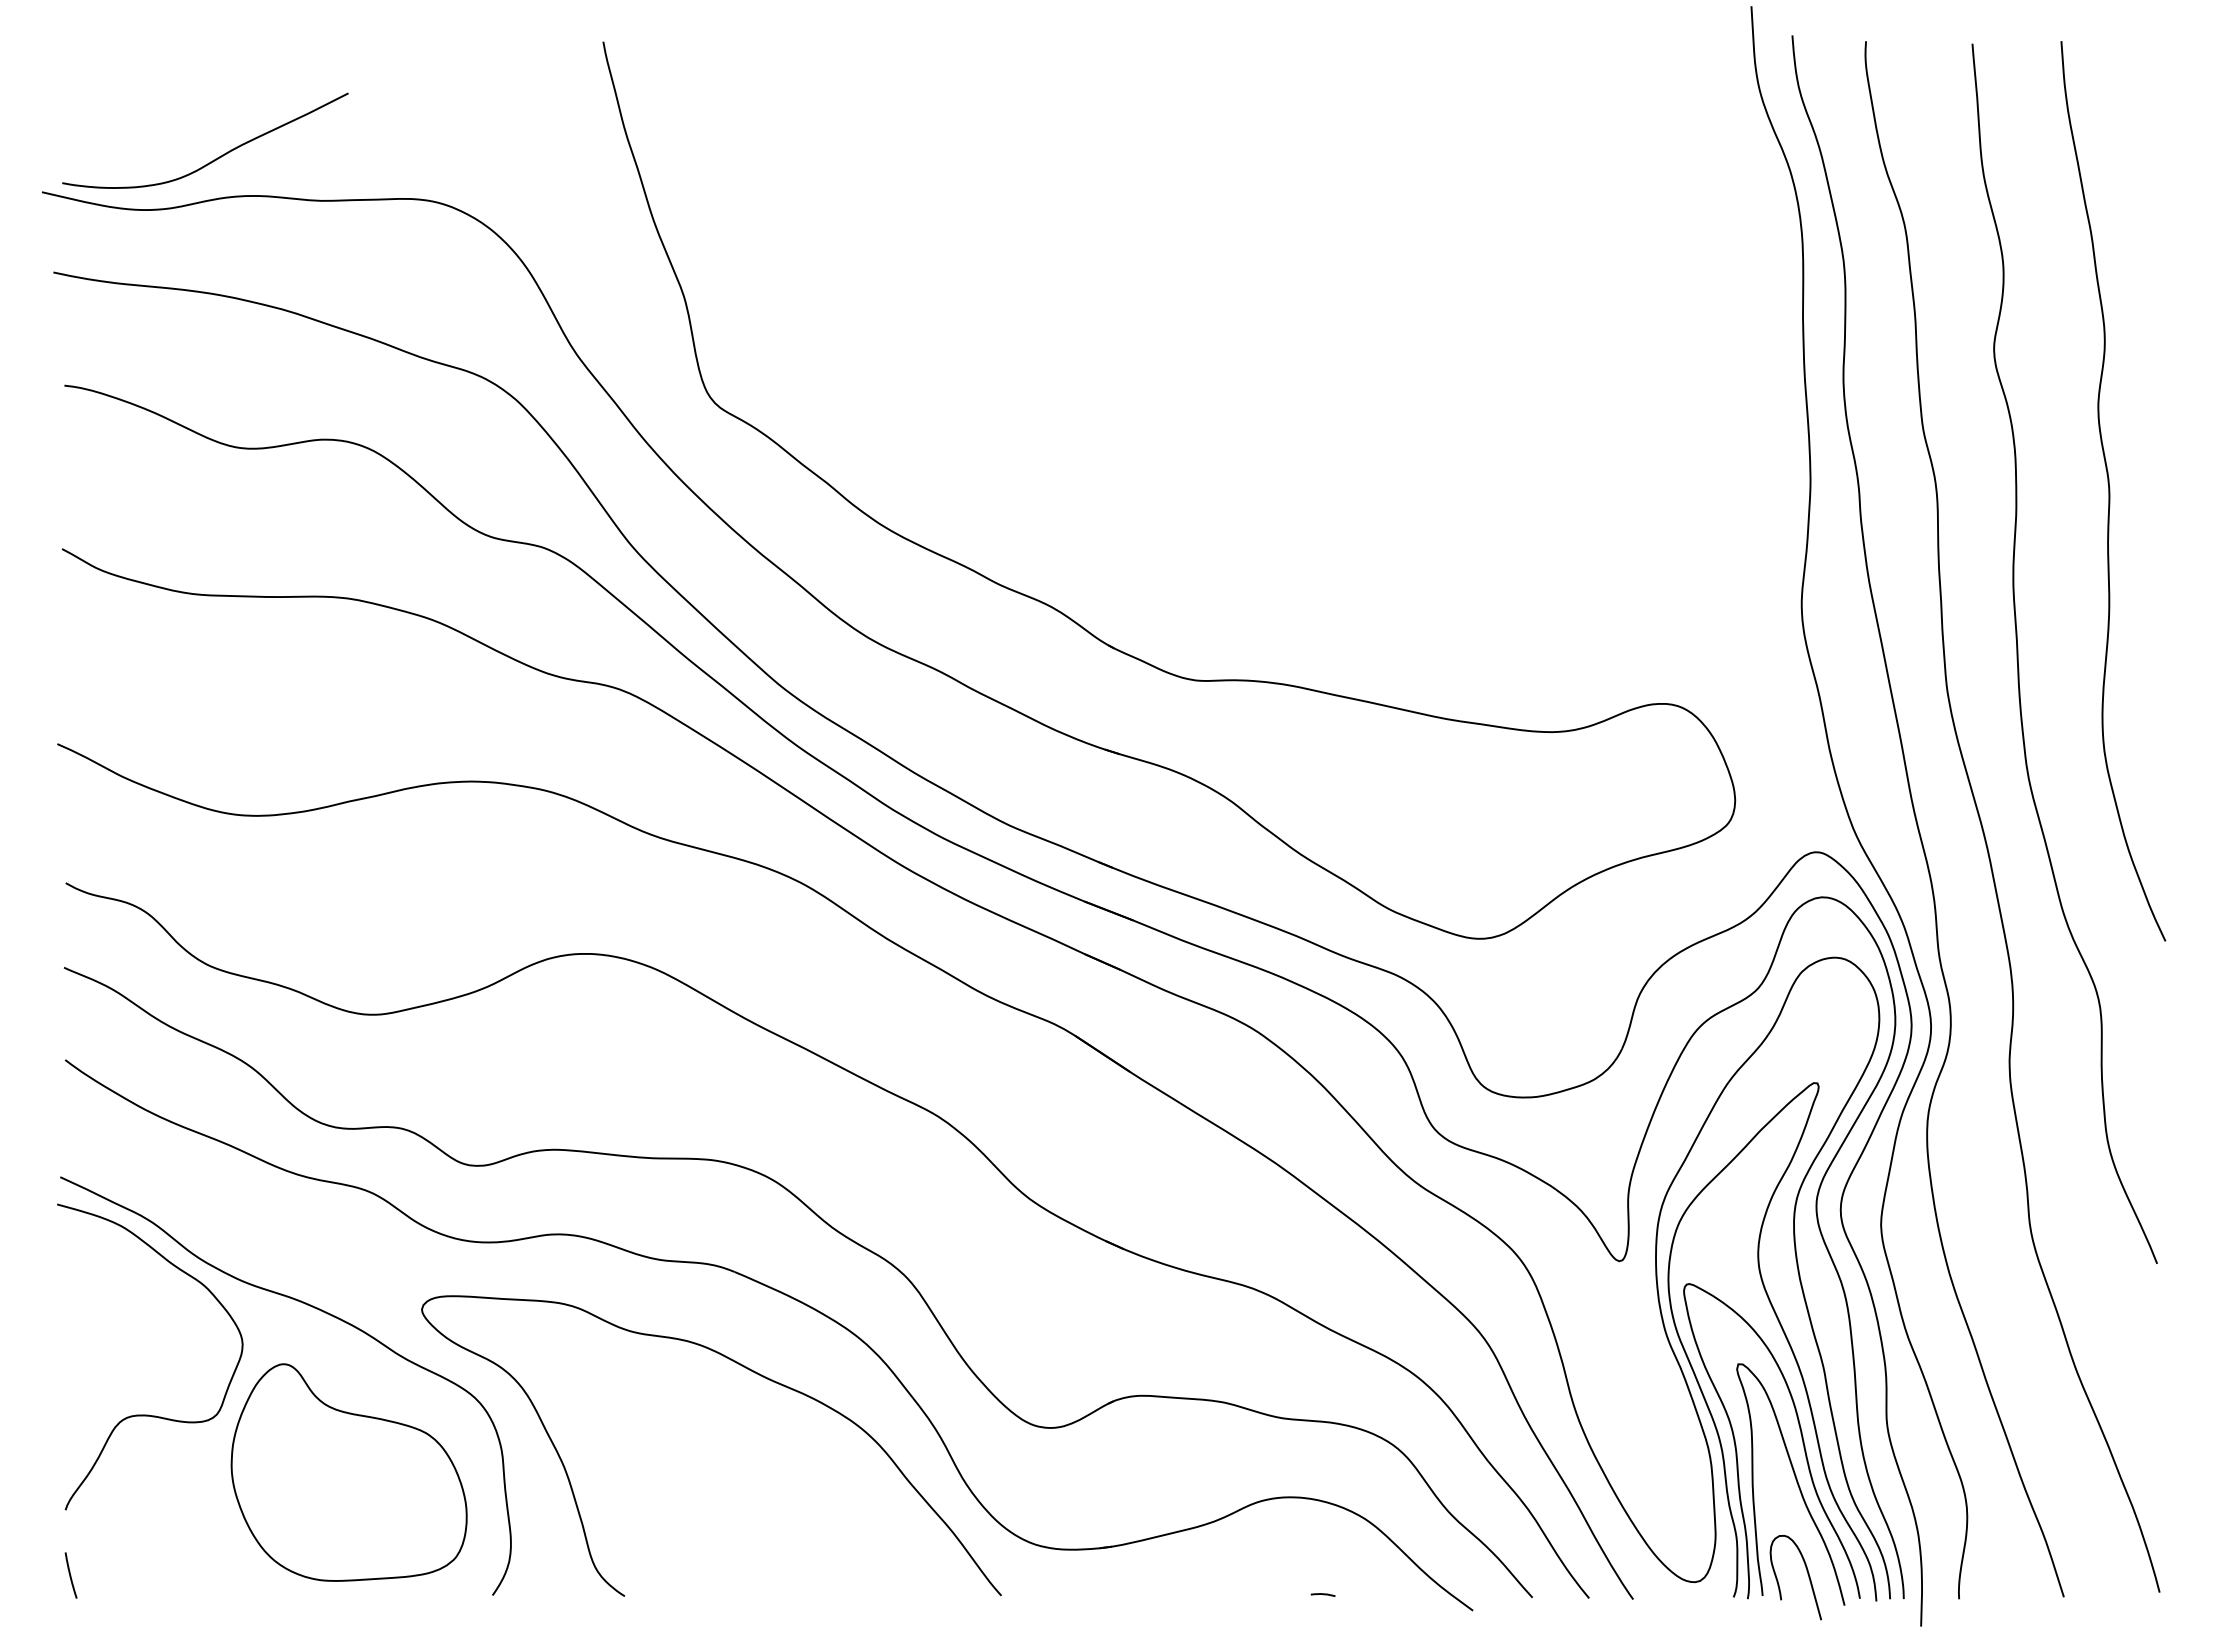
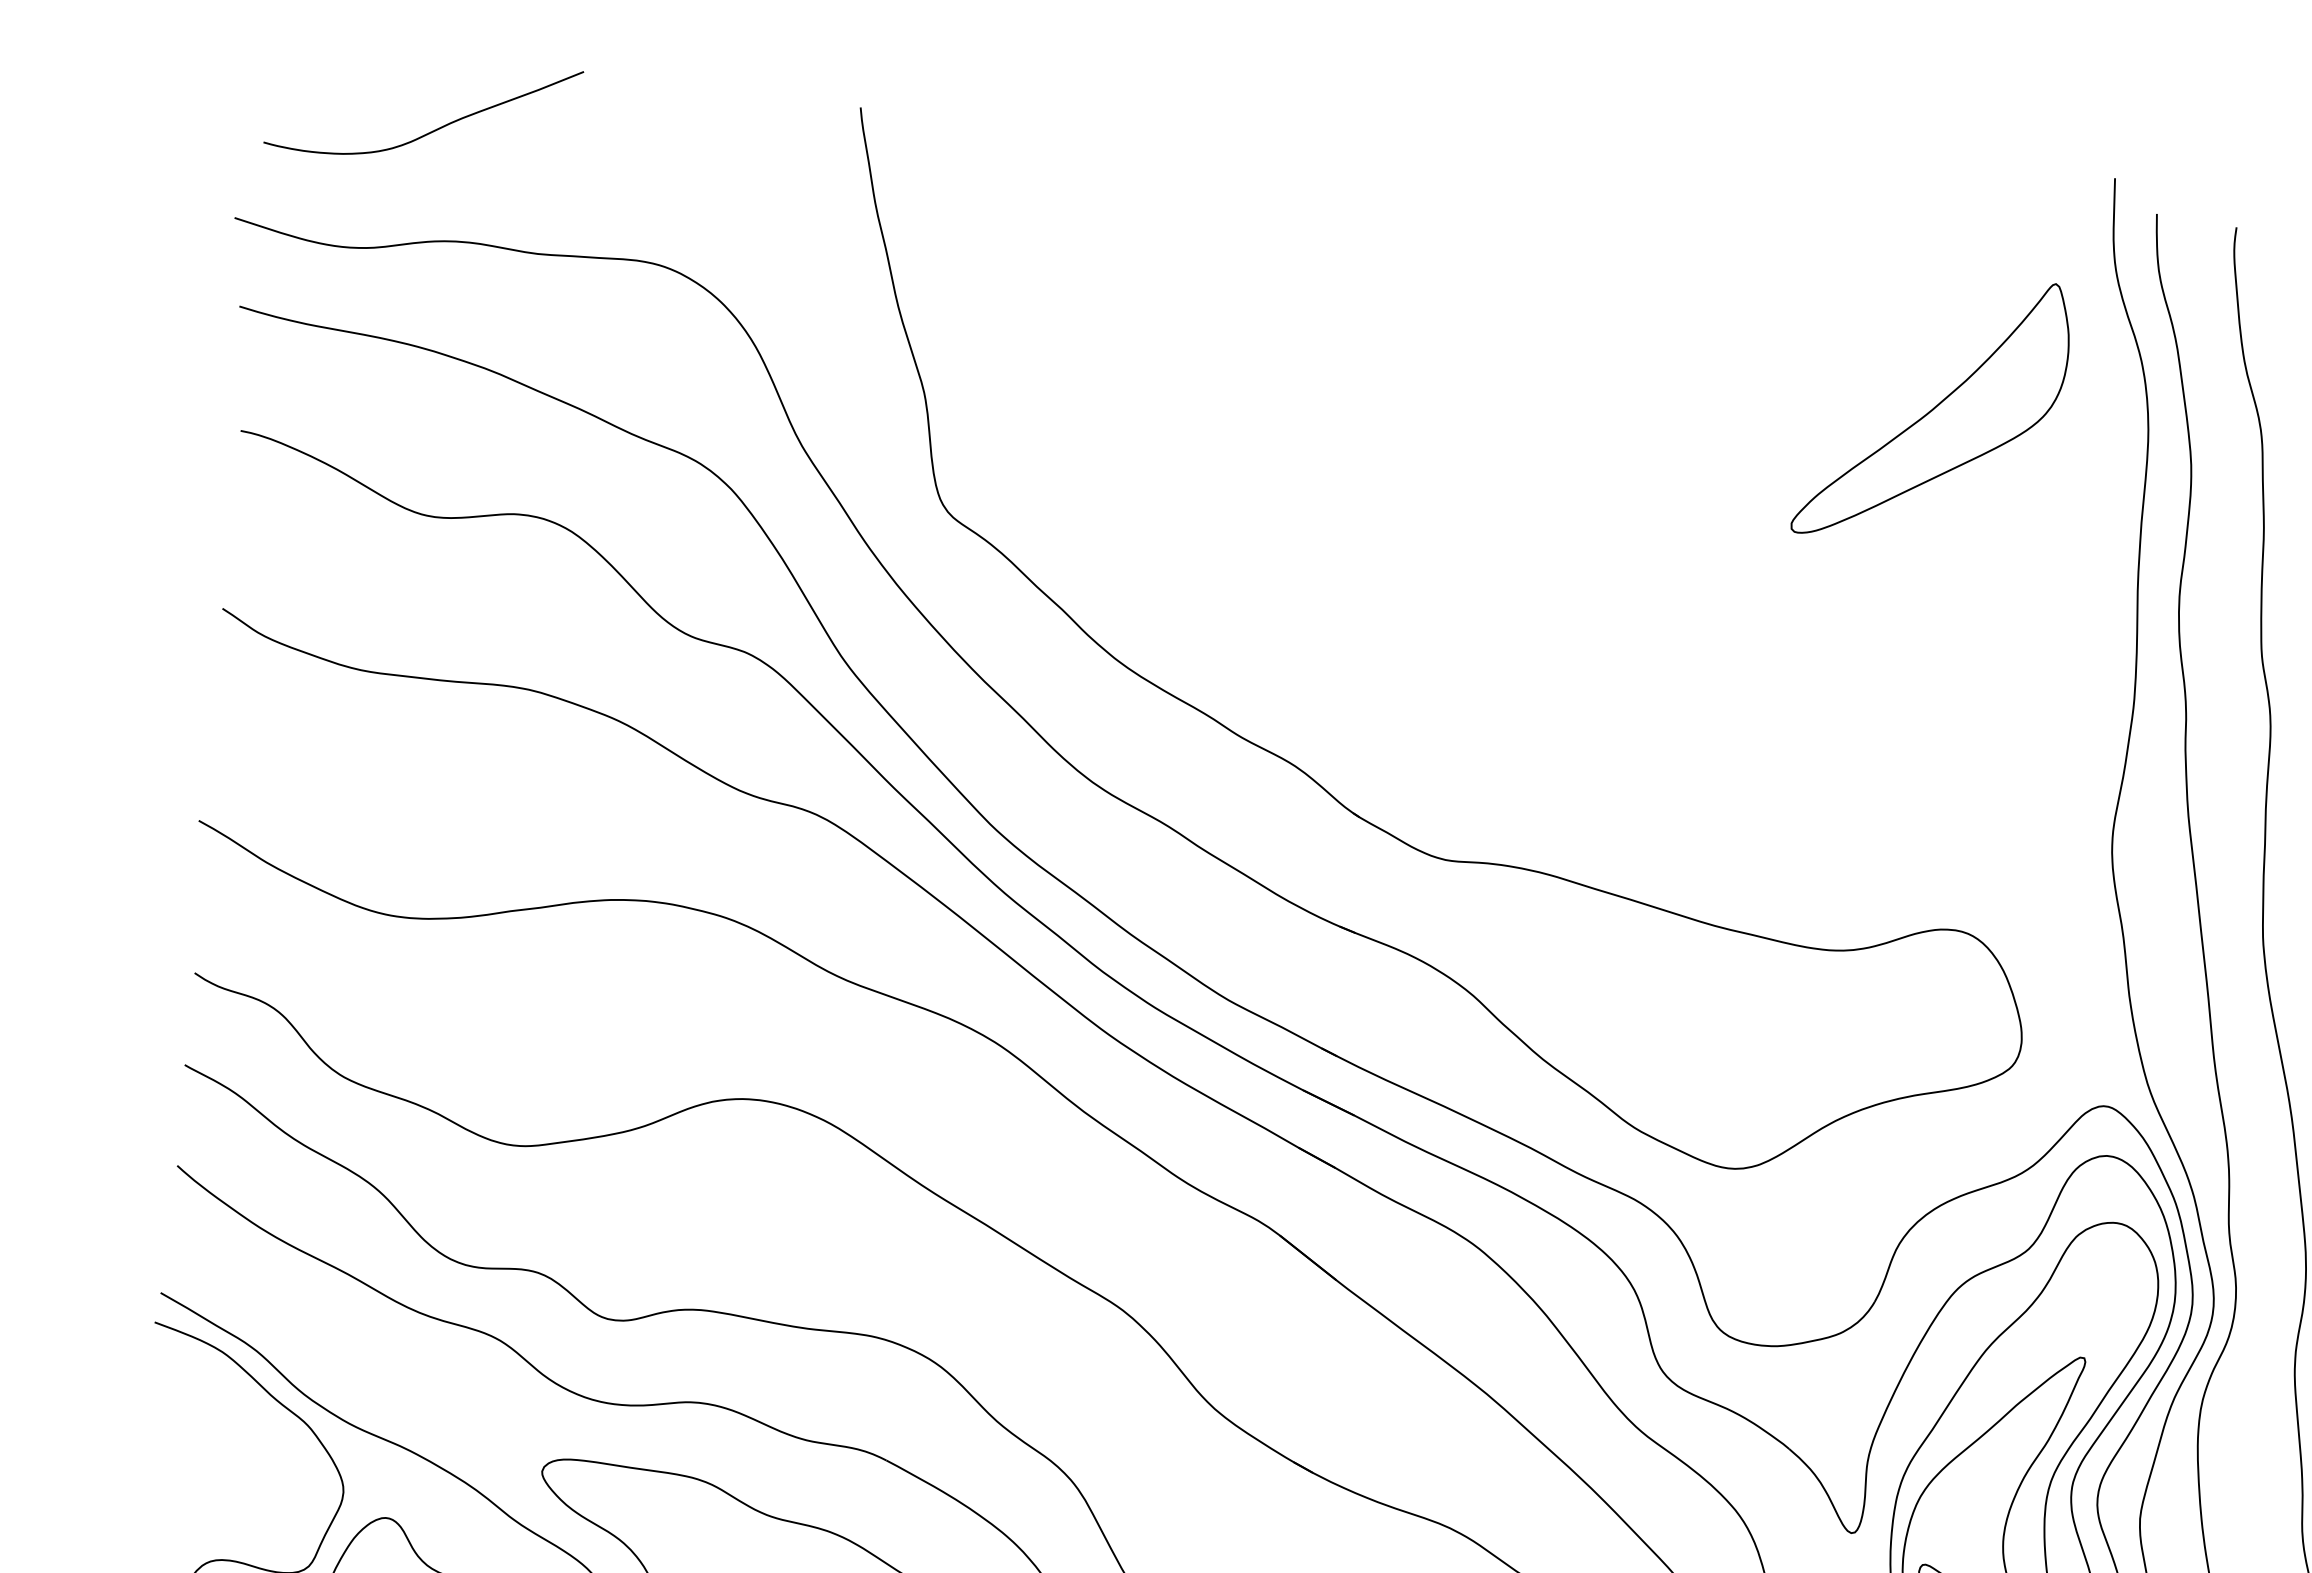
curve: (215, 158) -> (432, 130), moved
part: (1603, 230) -> (1932, 408), added

